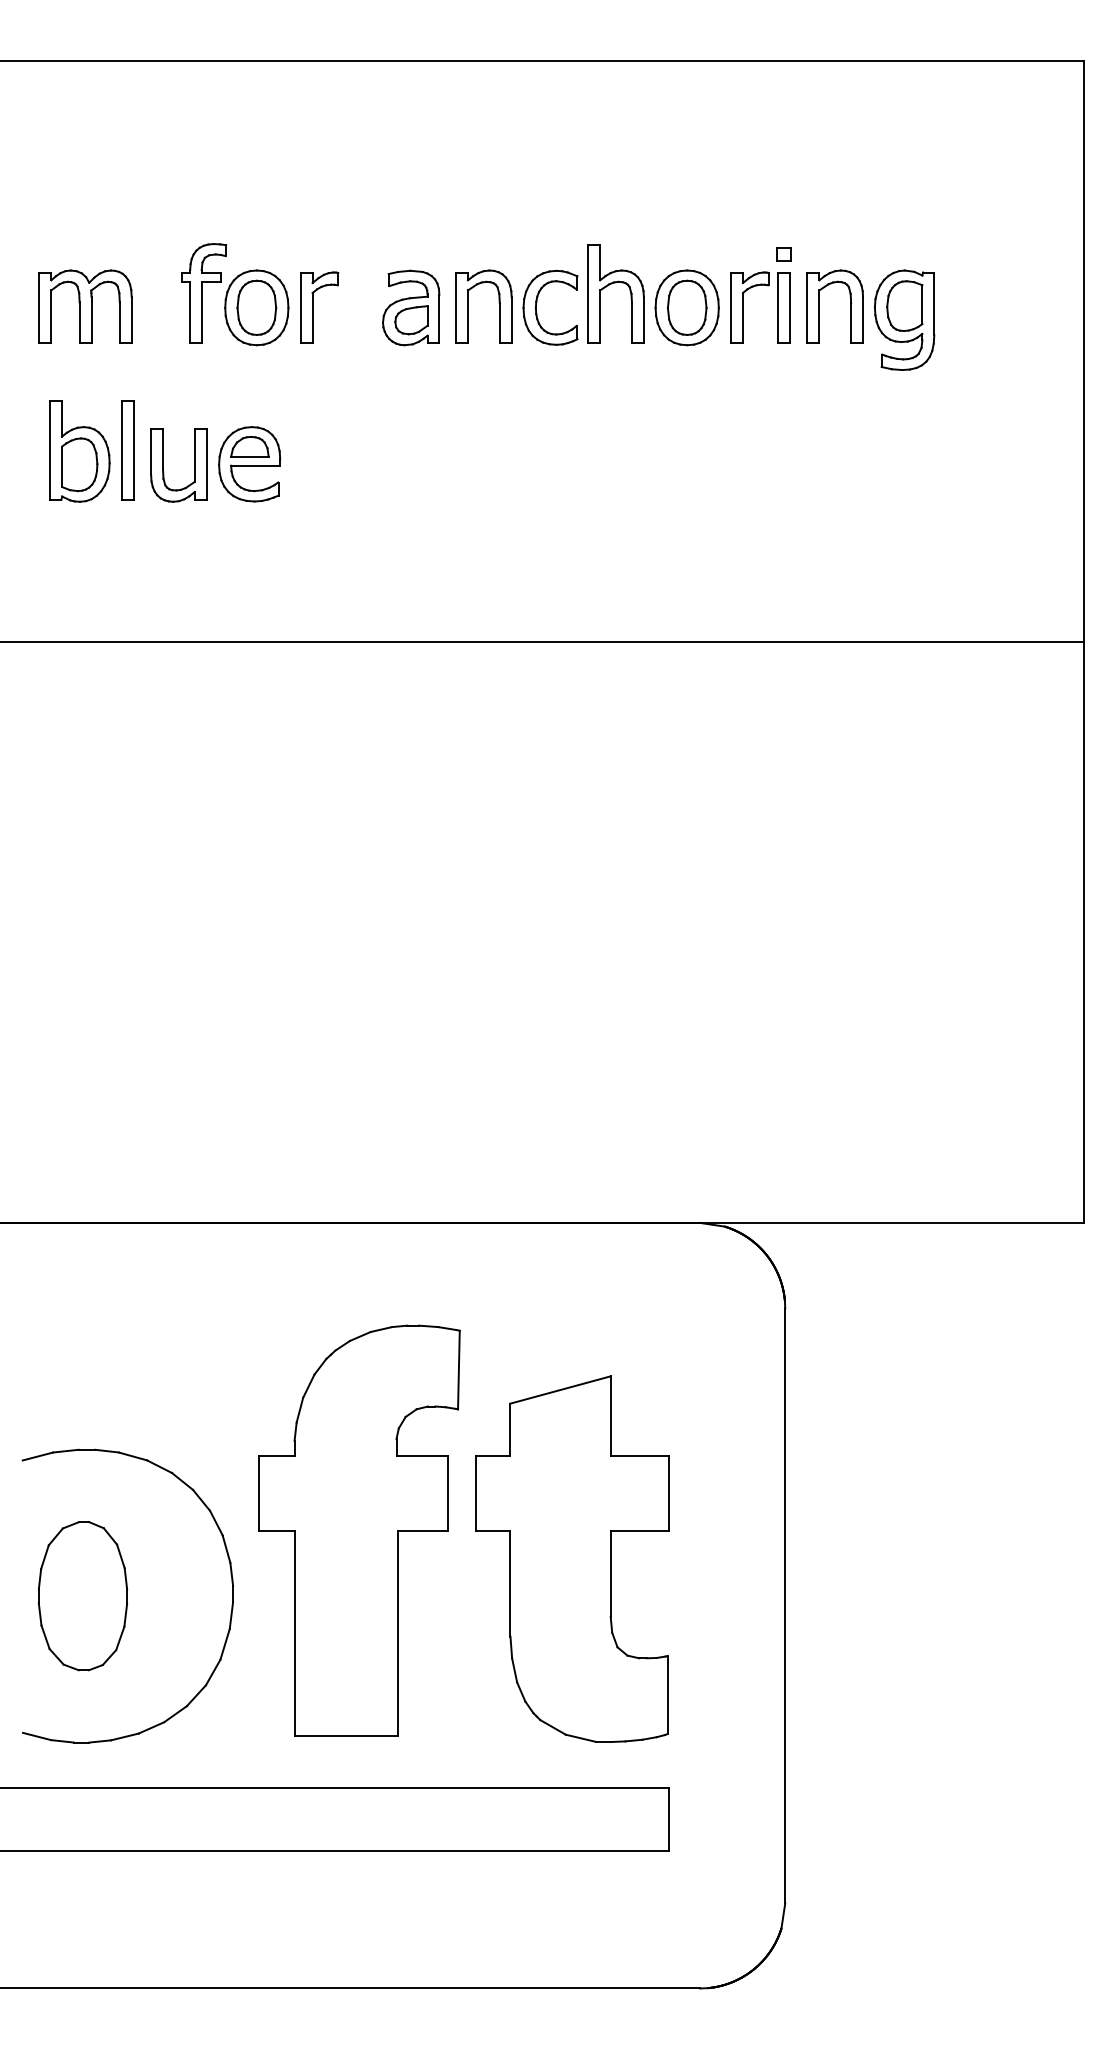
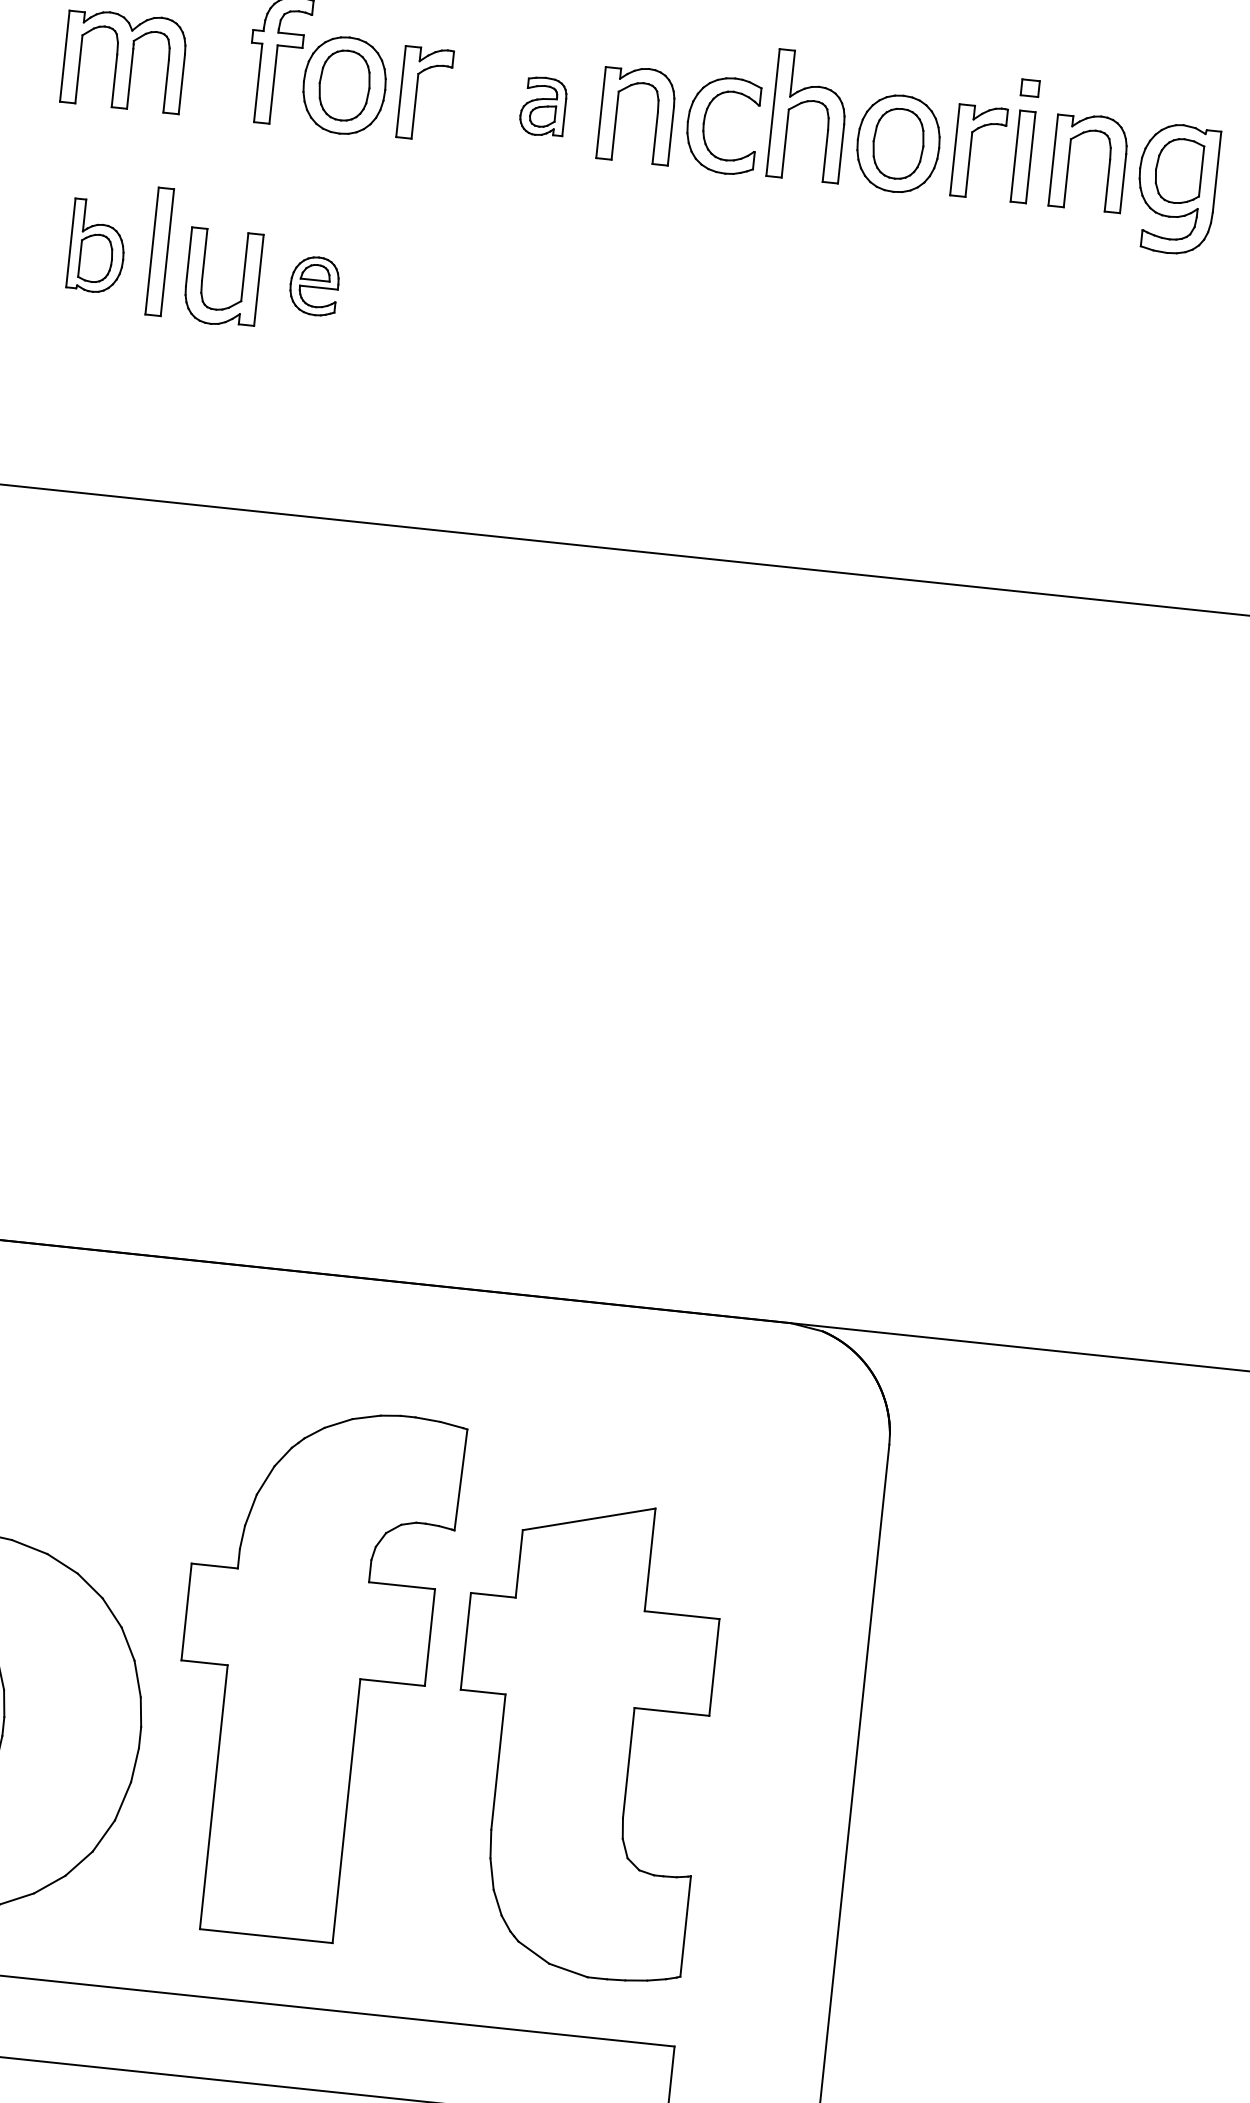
part: (411, 307) -> (543, 106), size x0.6
part: (79, 451) -> (96, 246), size x0.7
part: (249, 464) -> (313, 286), size x0.6

